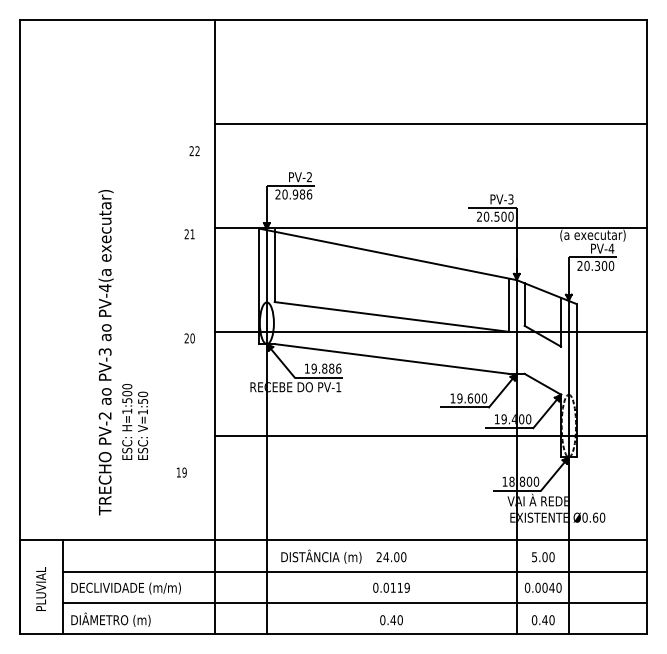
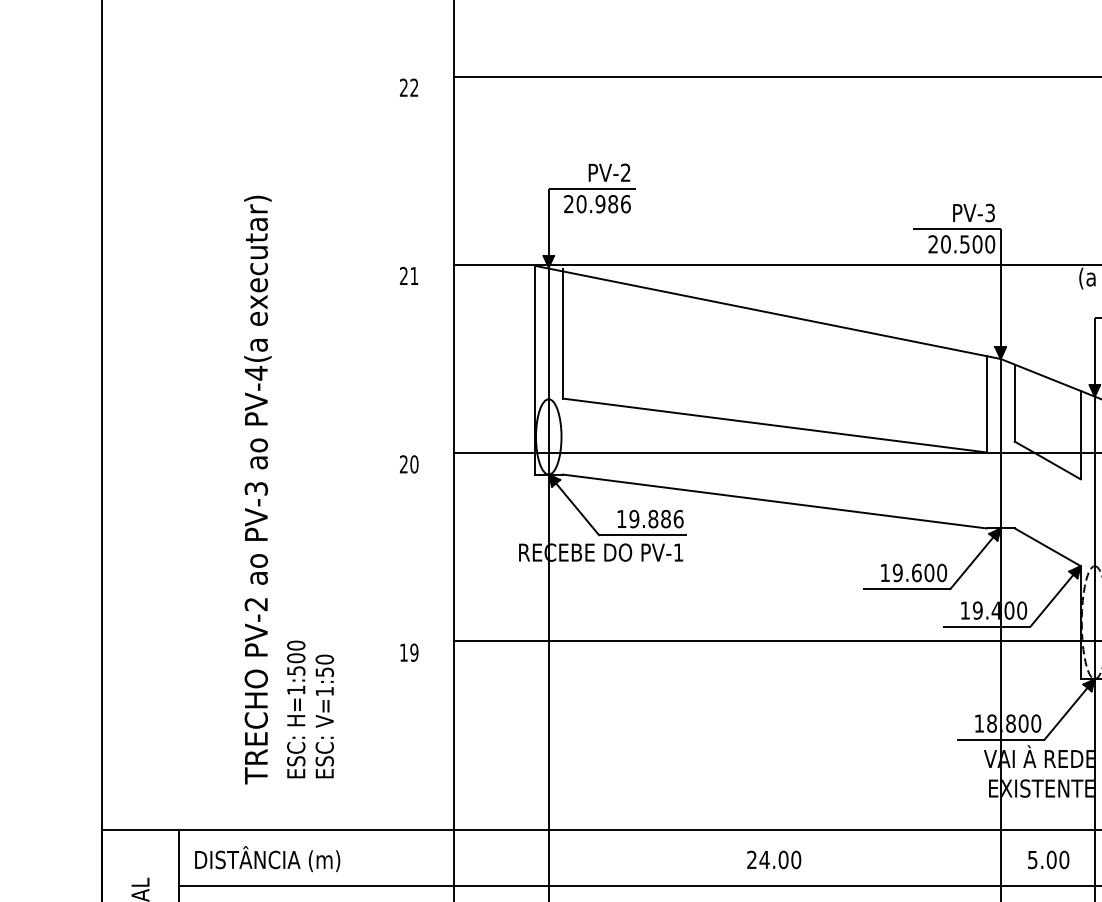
text: (194, 151) -> (408, 88), moved
text: (135, 421) -> (311, 708), moved
text: (181, 472) -> (408, 652), moved
text: (321, 556) -> (267, 858), moved

